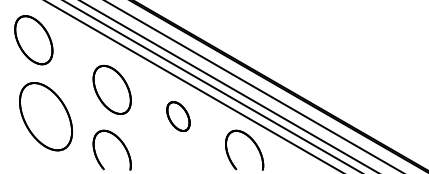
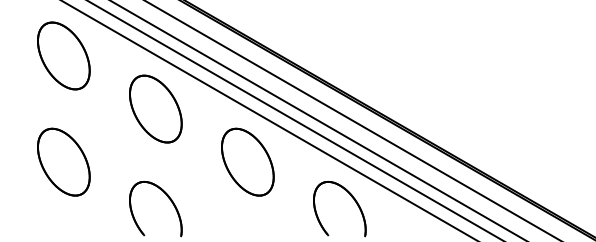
part: (33, 39) -> (63, 55), moved
part: (111, 89) -> (155, 108), moved
part: (45, 116) -> (63, 161), size x0.71
part: (178, 116) -> (247, 161), size x1.67

